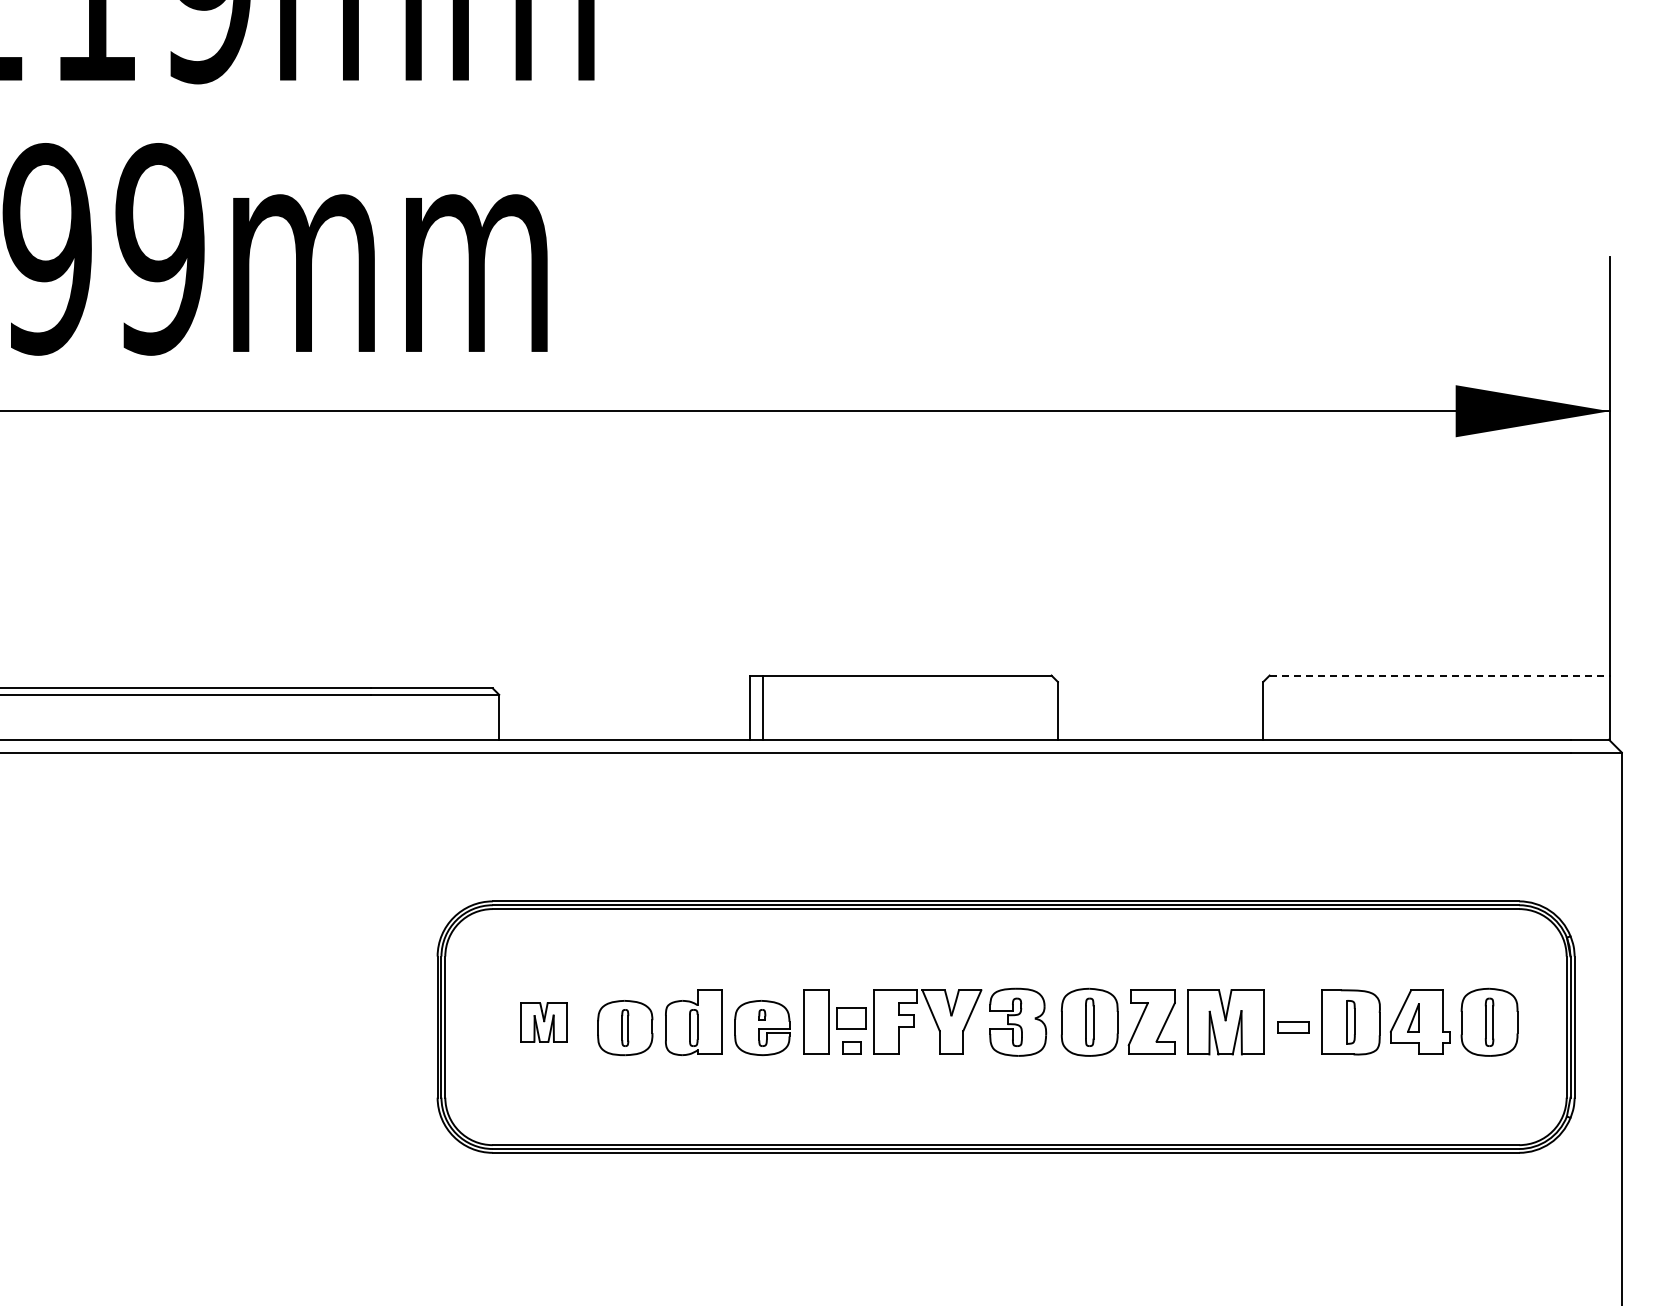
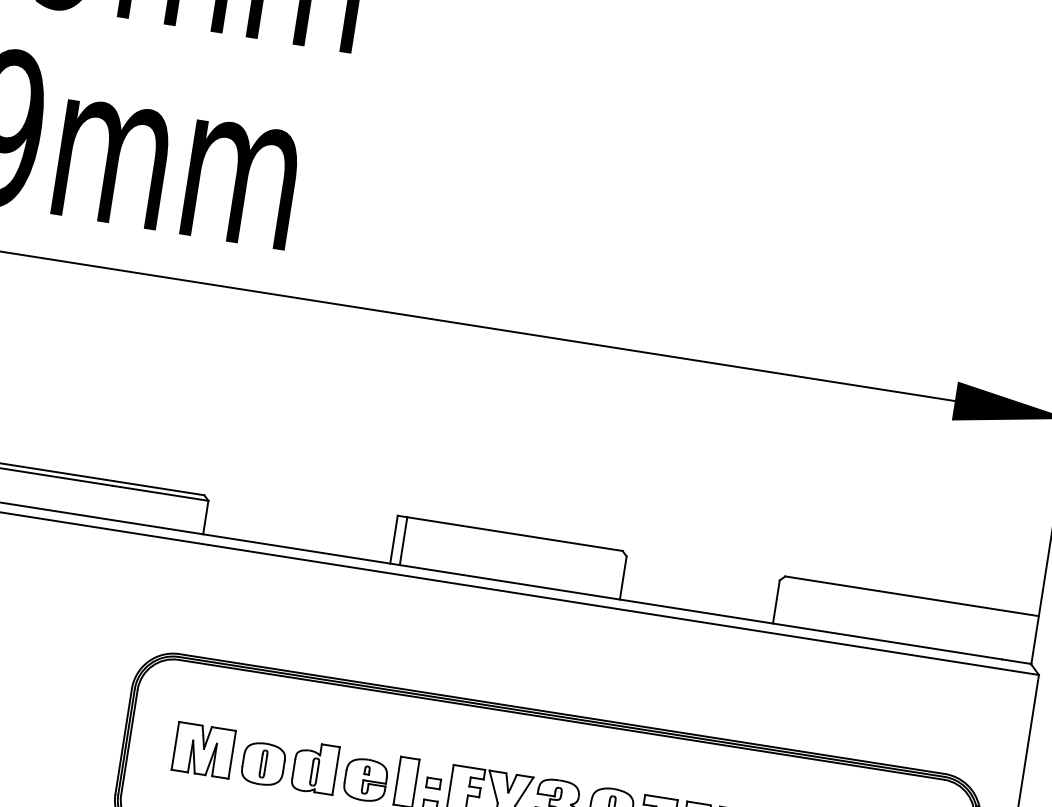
line: (1439, 675) -> (911, 596), dashed -> solid
part: (851, 1018) -> (433, 783), size x0.62
part: (543, 1022) -> (203, 750), size x1.67

